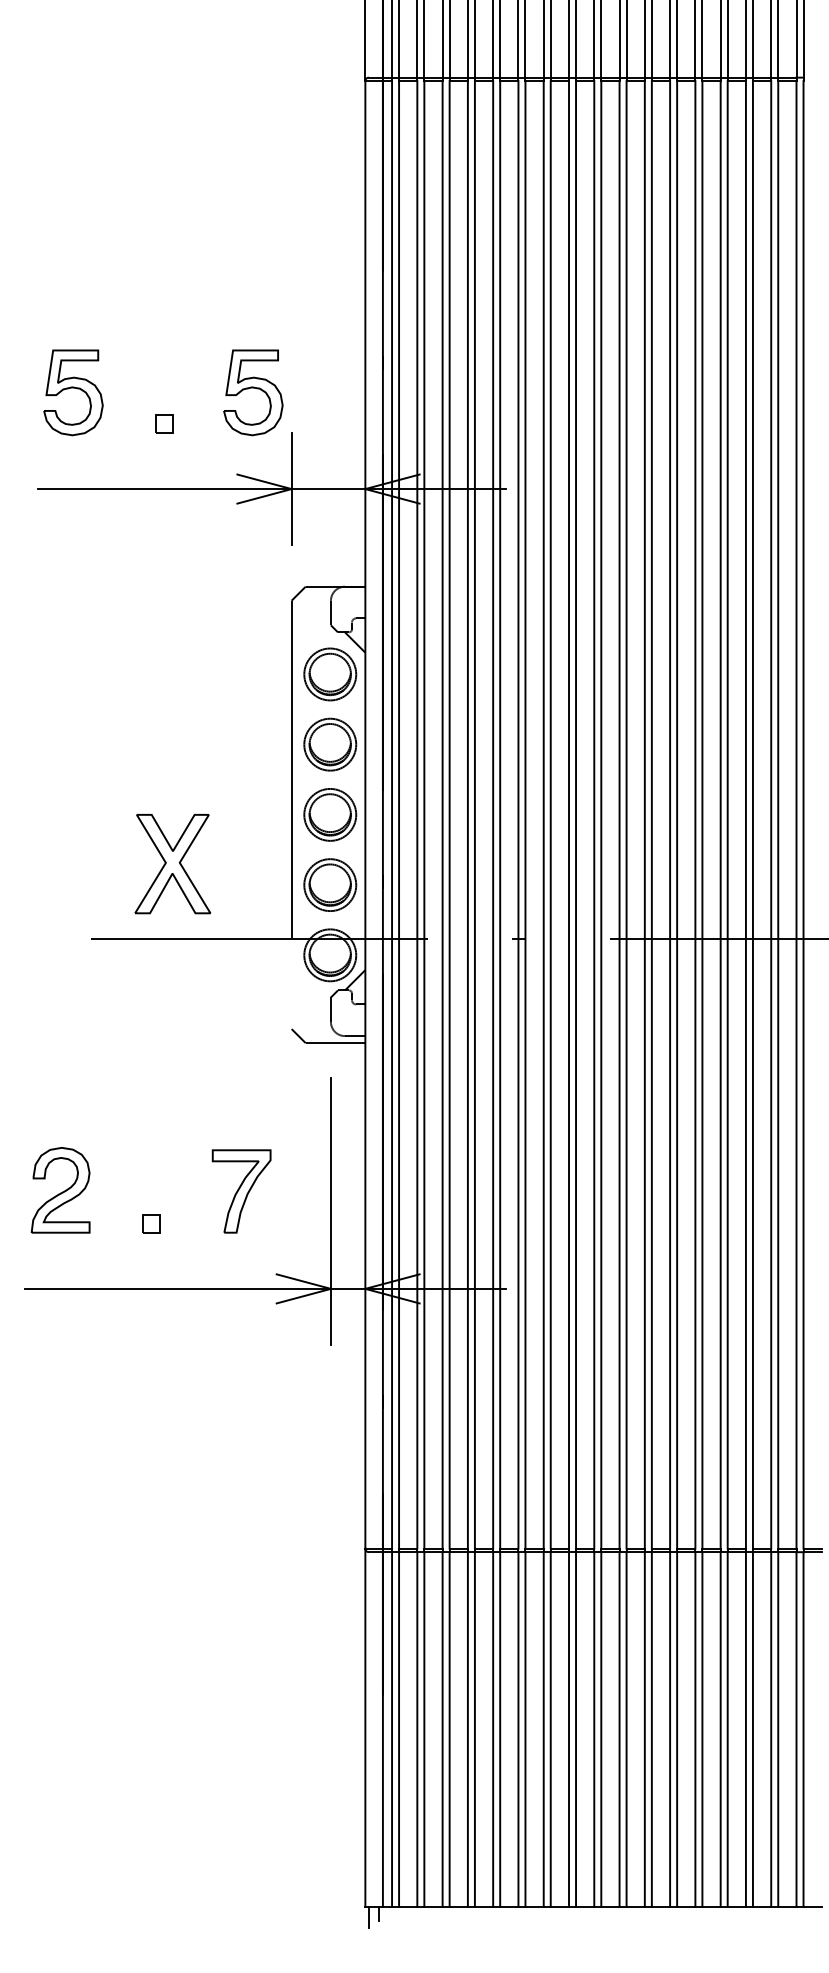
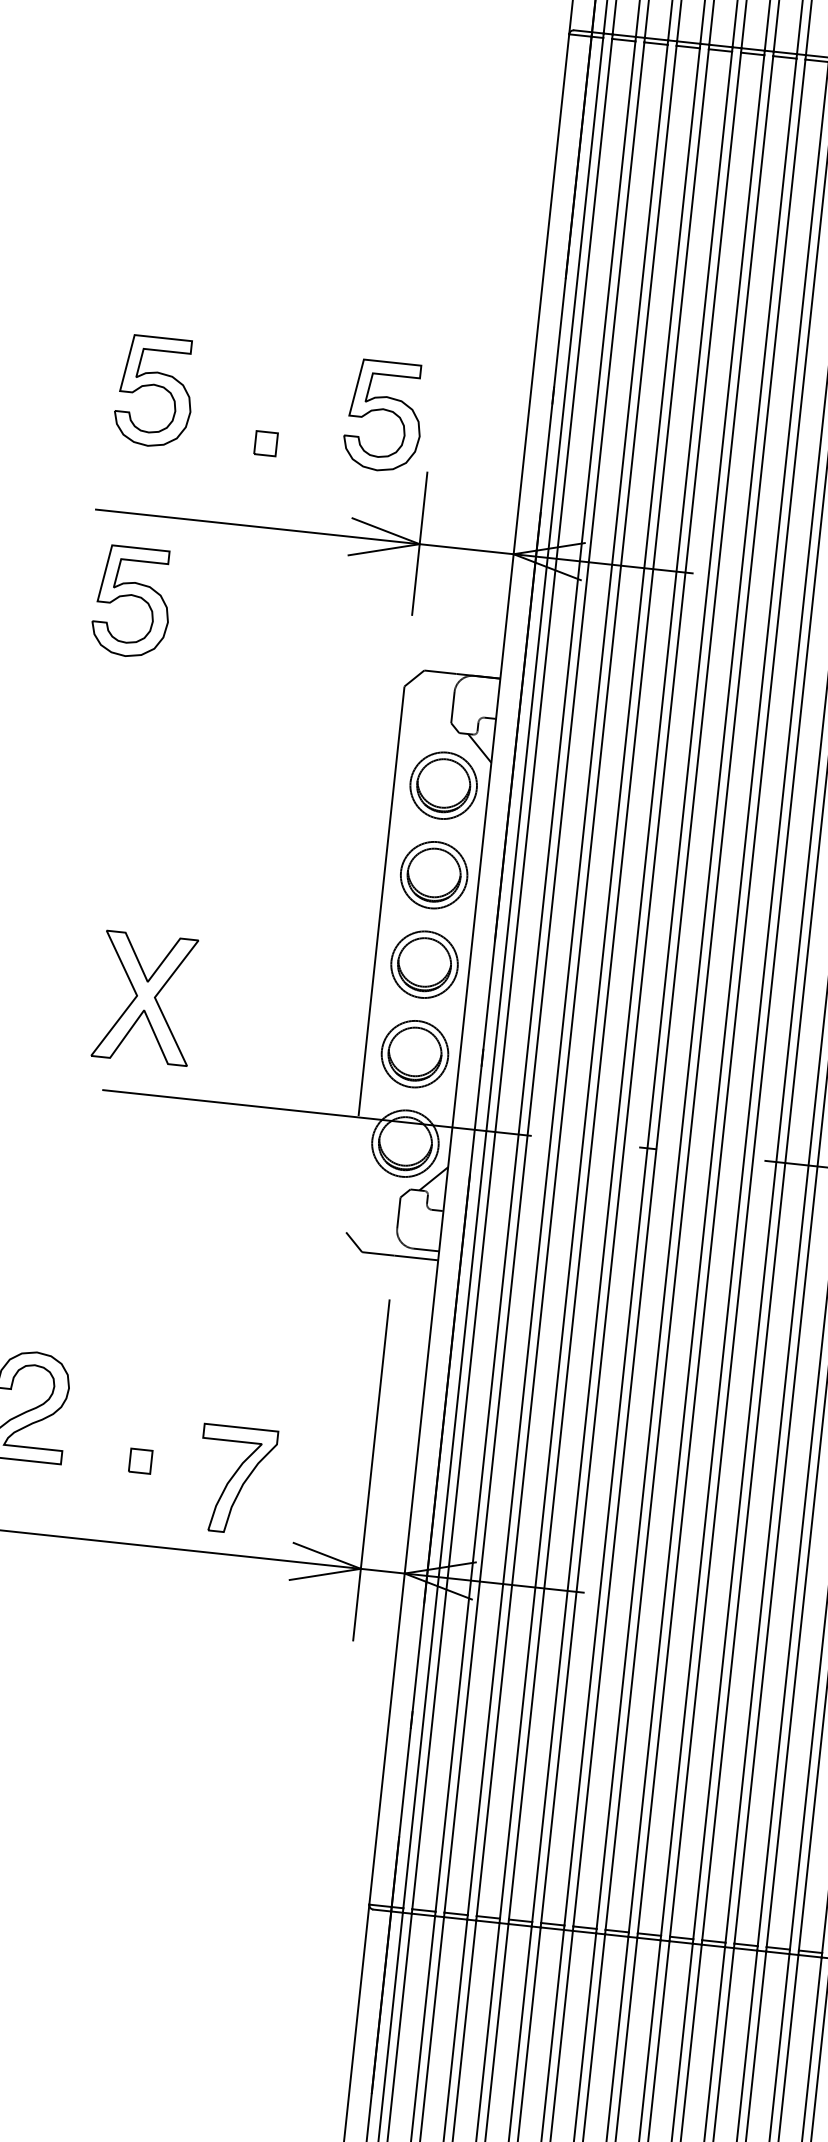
part: (73, 557) -> (132, 601), added
part: (172, 864) -> (145, 998), moved
part: (241, 1191) -> (235, 1480), moved

